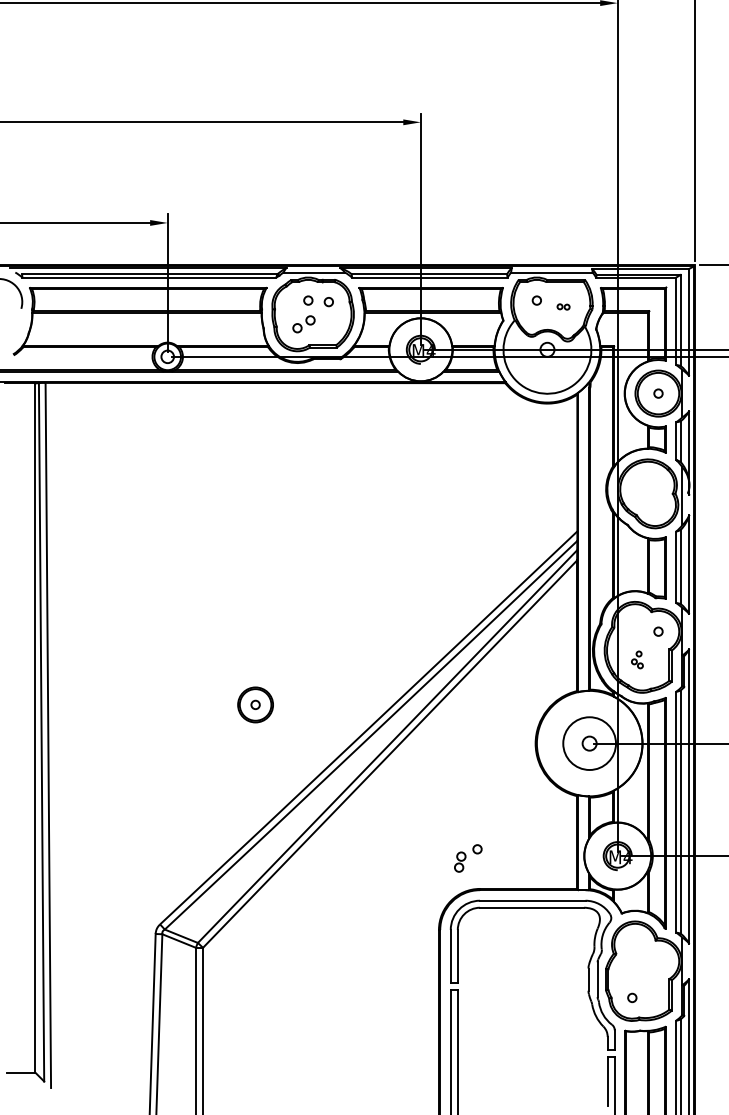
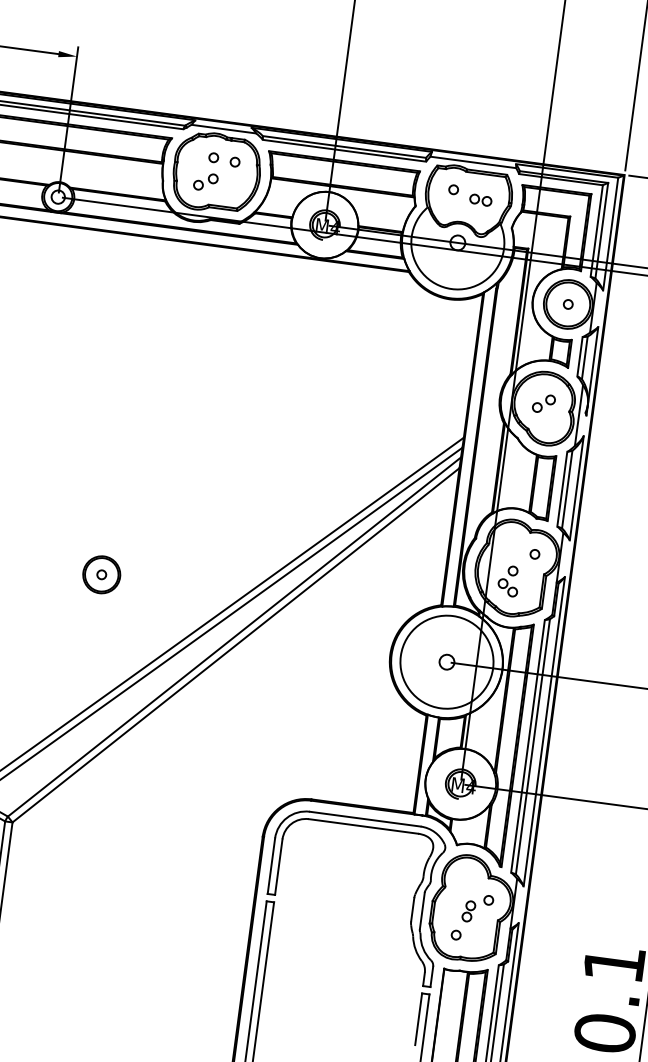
part: (563, 306) -> (480, 199), size x1.67
part: (647, 489) -> (543, 403), added
part: (637, 659) -> (509, 580), size x1.67
circle: (589, 743) -> (446, 662), size x1.67
part: (468, 858) -> (478, 908), moved

